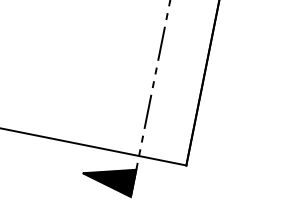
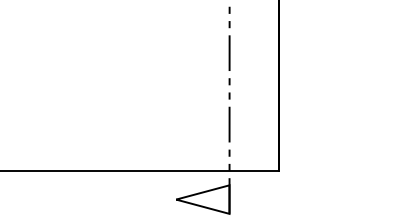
fill: (107, 178) -> (202, 199), removed

